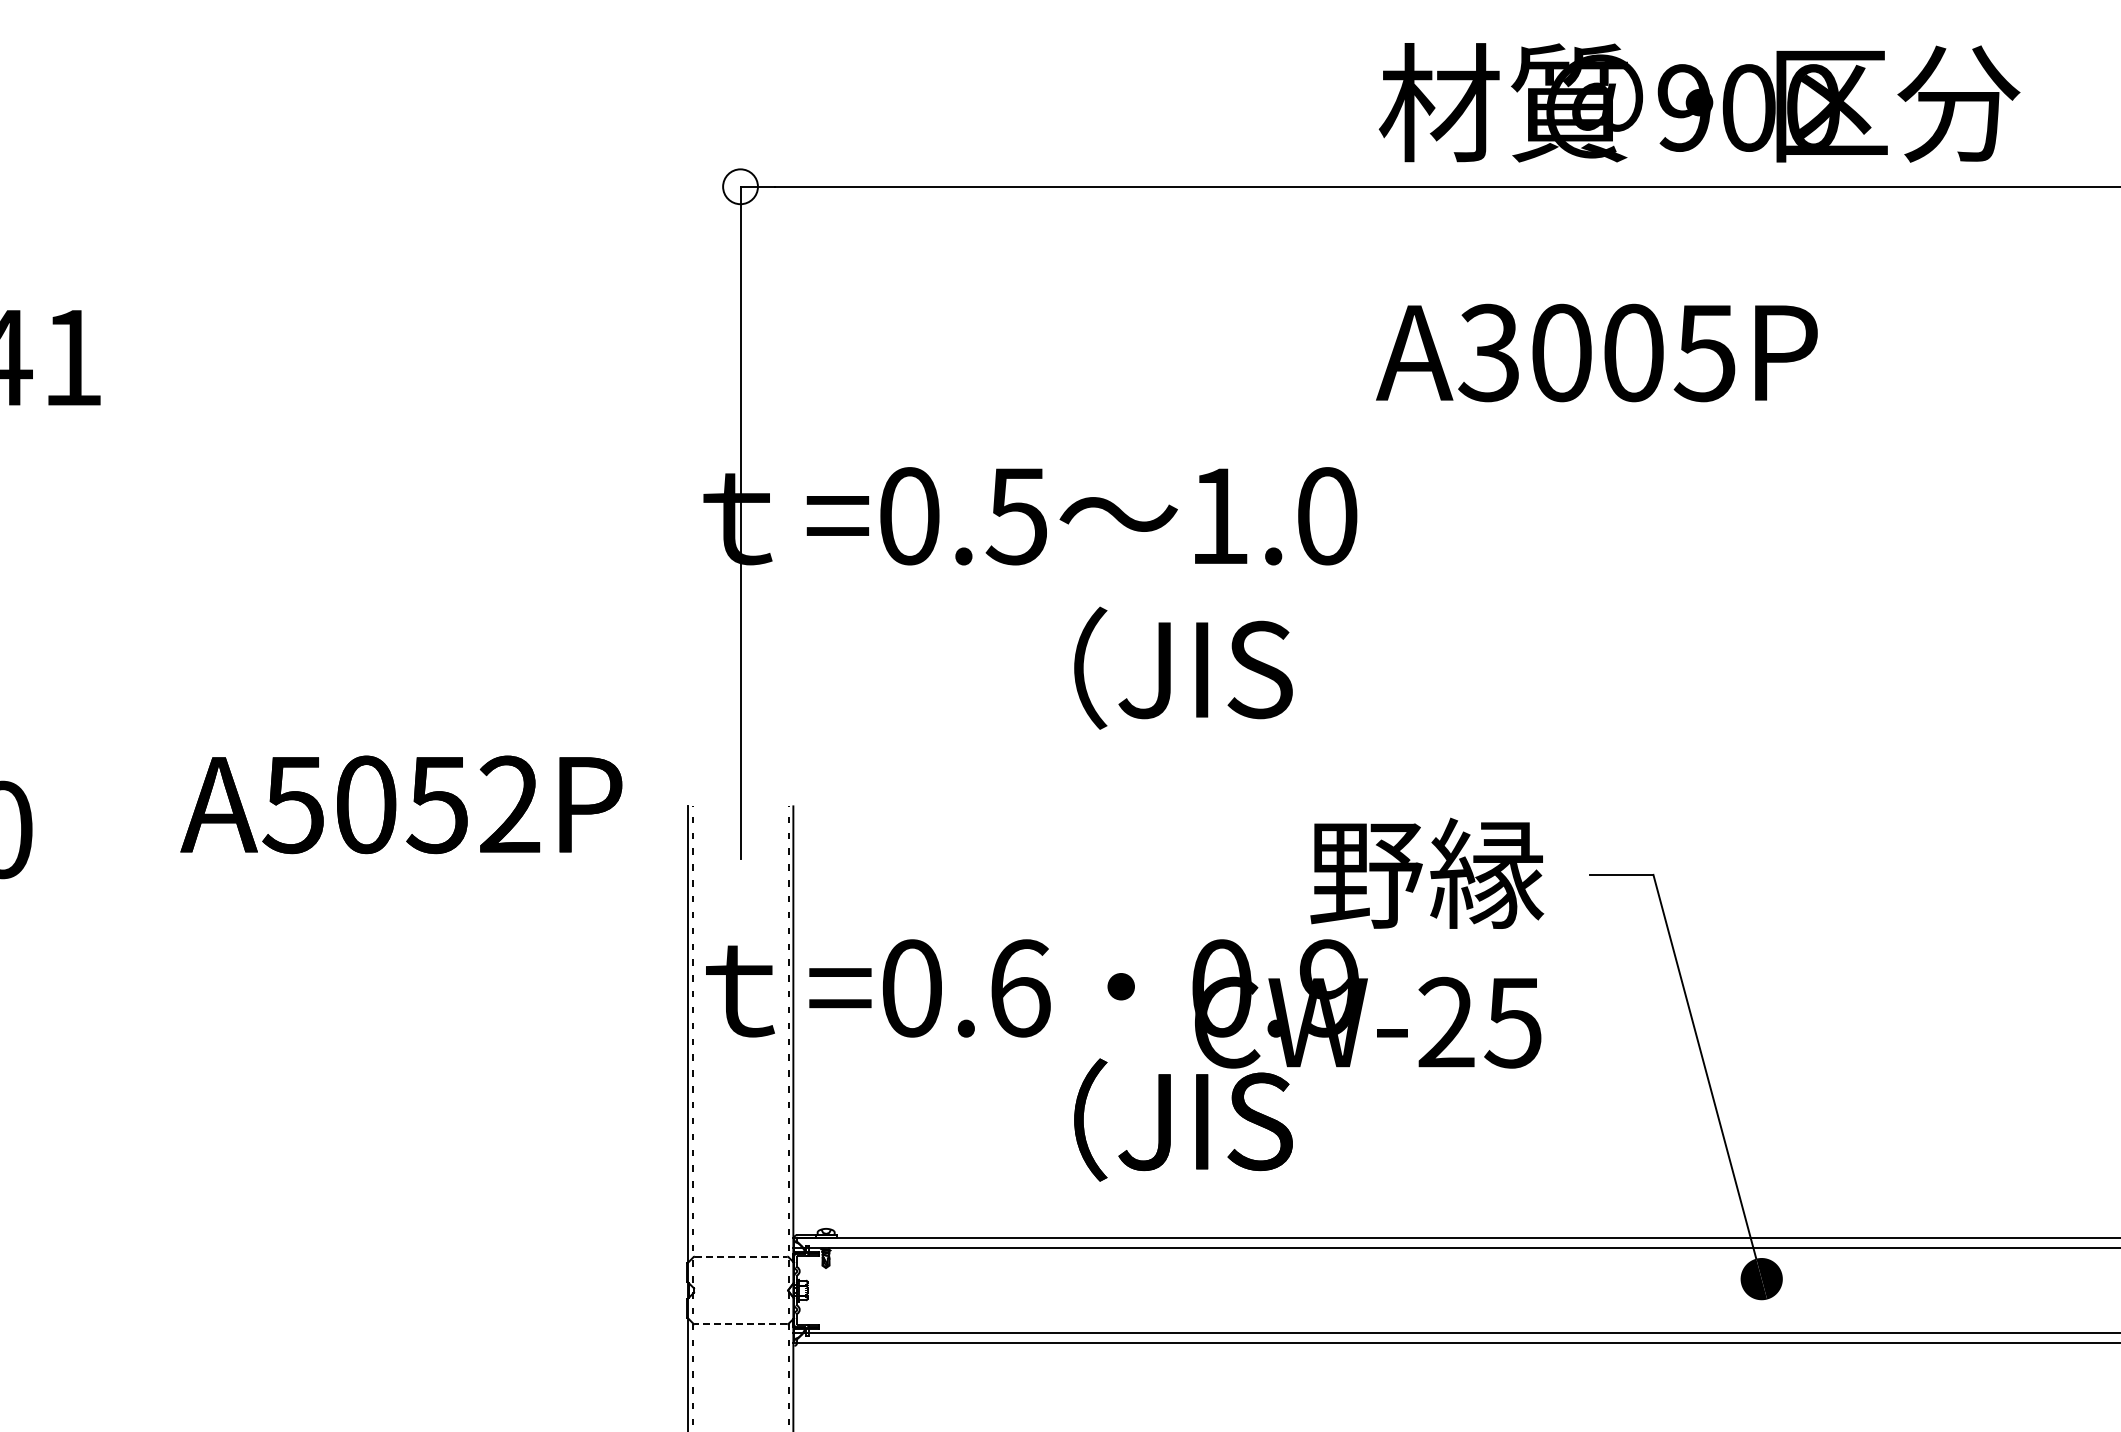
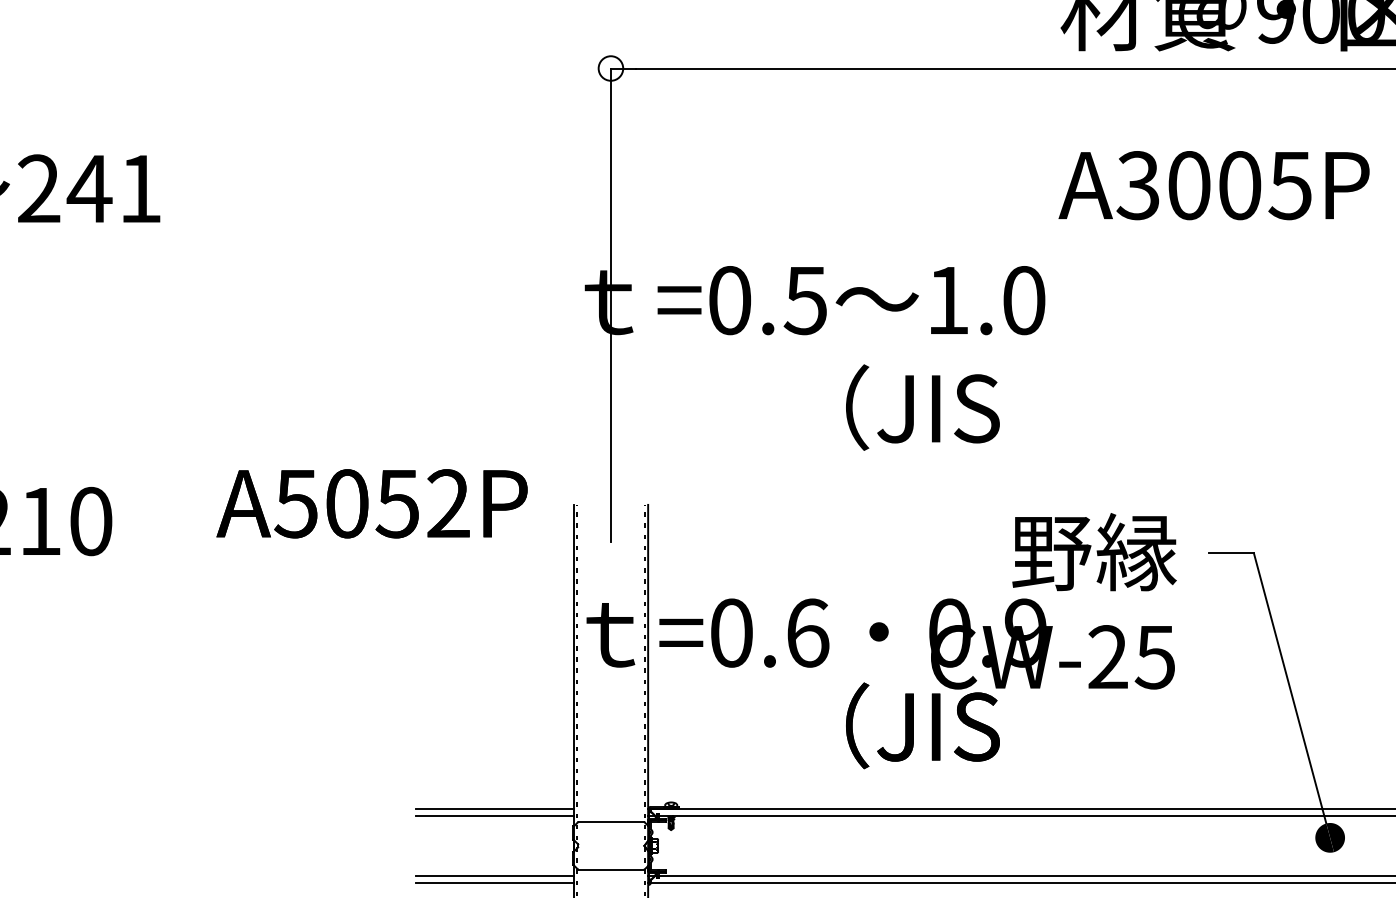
line: (575, 1237) -> (494, 808), added
line: (575, 1248) -> (494, 816), added
line: (741, 1256) -> (611, 821), dashed -> solid
line: (740, 1324) -> (610, 869), dashed -> solid
line: (575, 1332) -> (494, 875), added
line: (575, 1343) -> (494, 883), added

